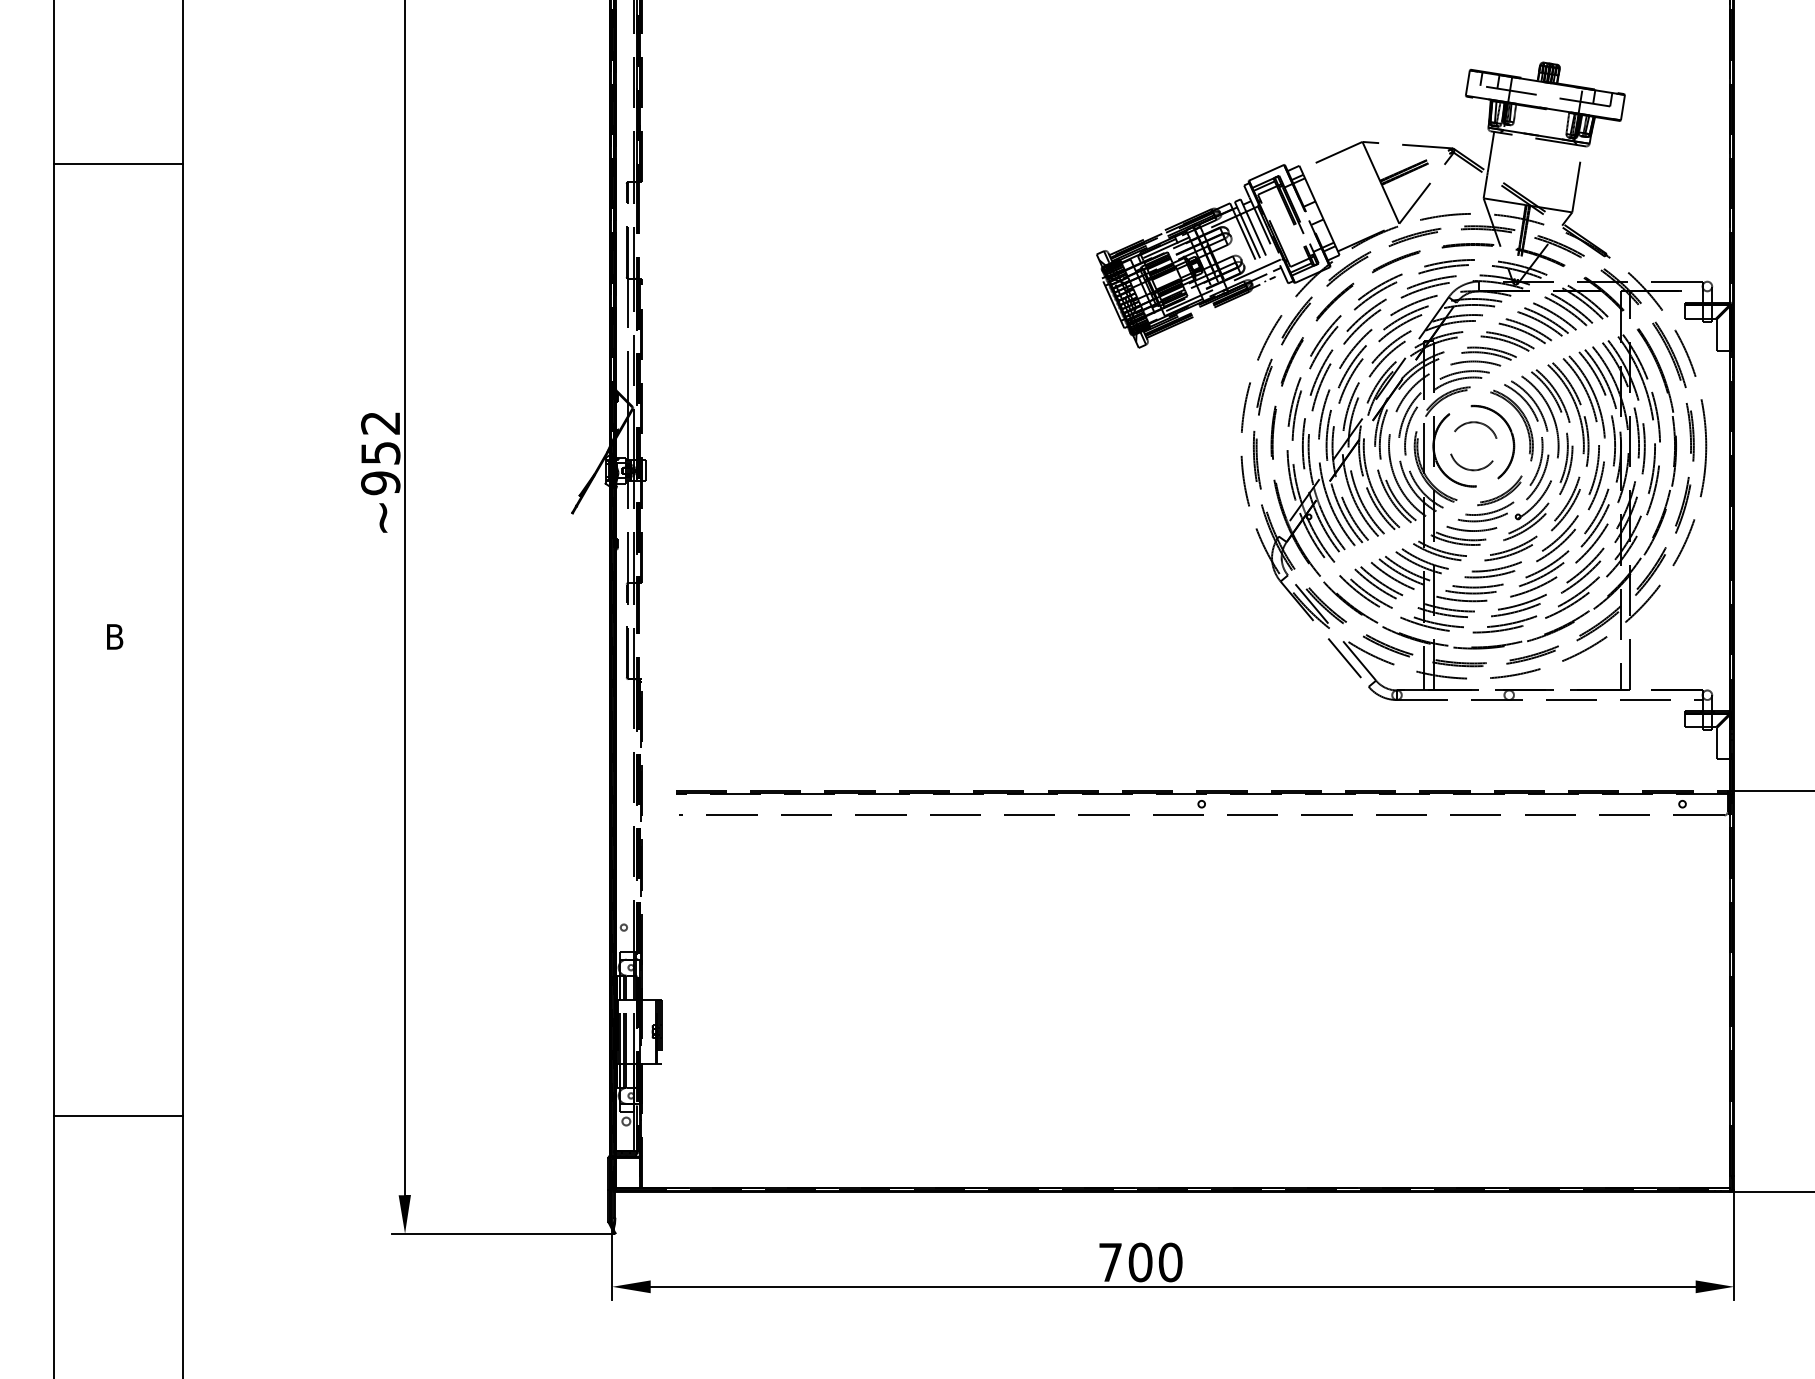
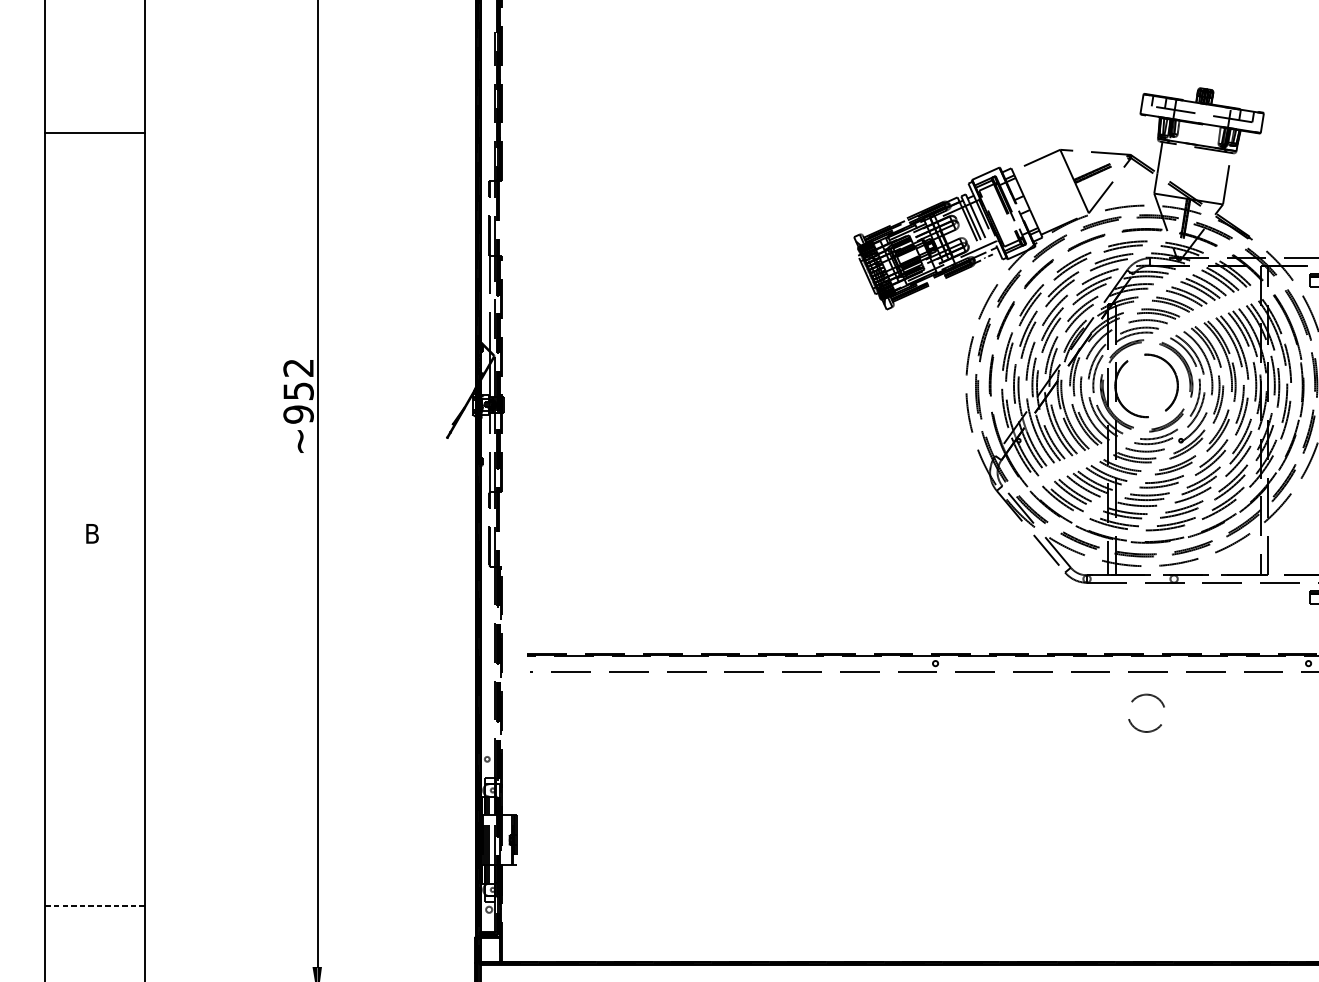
line: (118, 164) -> (95, 133), moved
part: (1453, 456) -> (1130, 721), moved
line: (119, 1116) -> (95, 905), solid -> dashed

